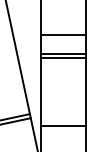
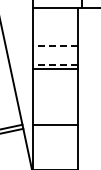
line: (62, 34) -> (55, 45), solid -> dashed
line: (62, 53) -> (55, 64), solid -> dashed
line: (62, 125) -> (55, 124), moved

